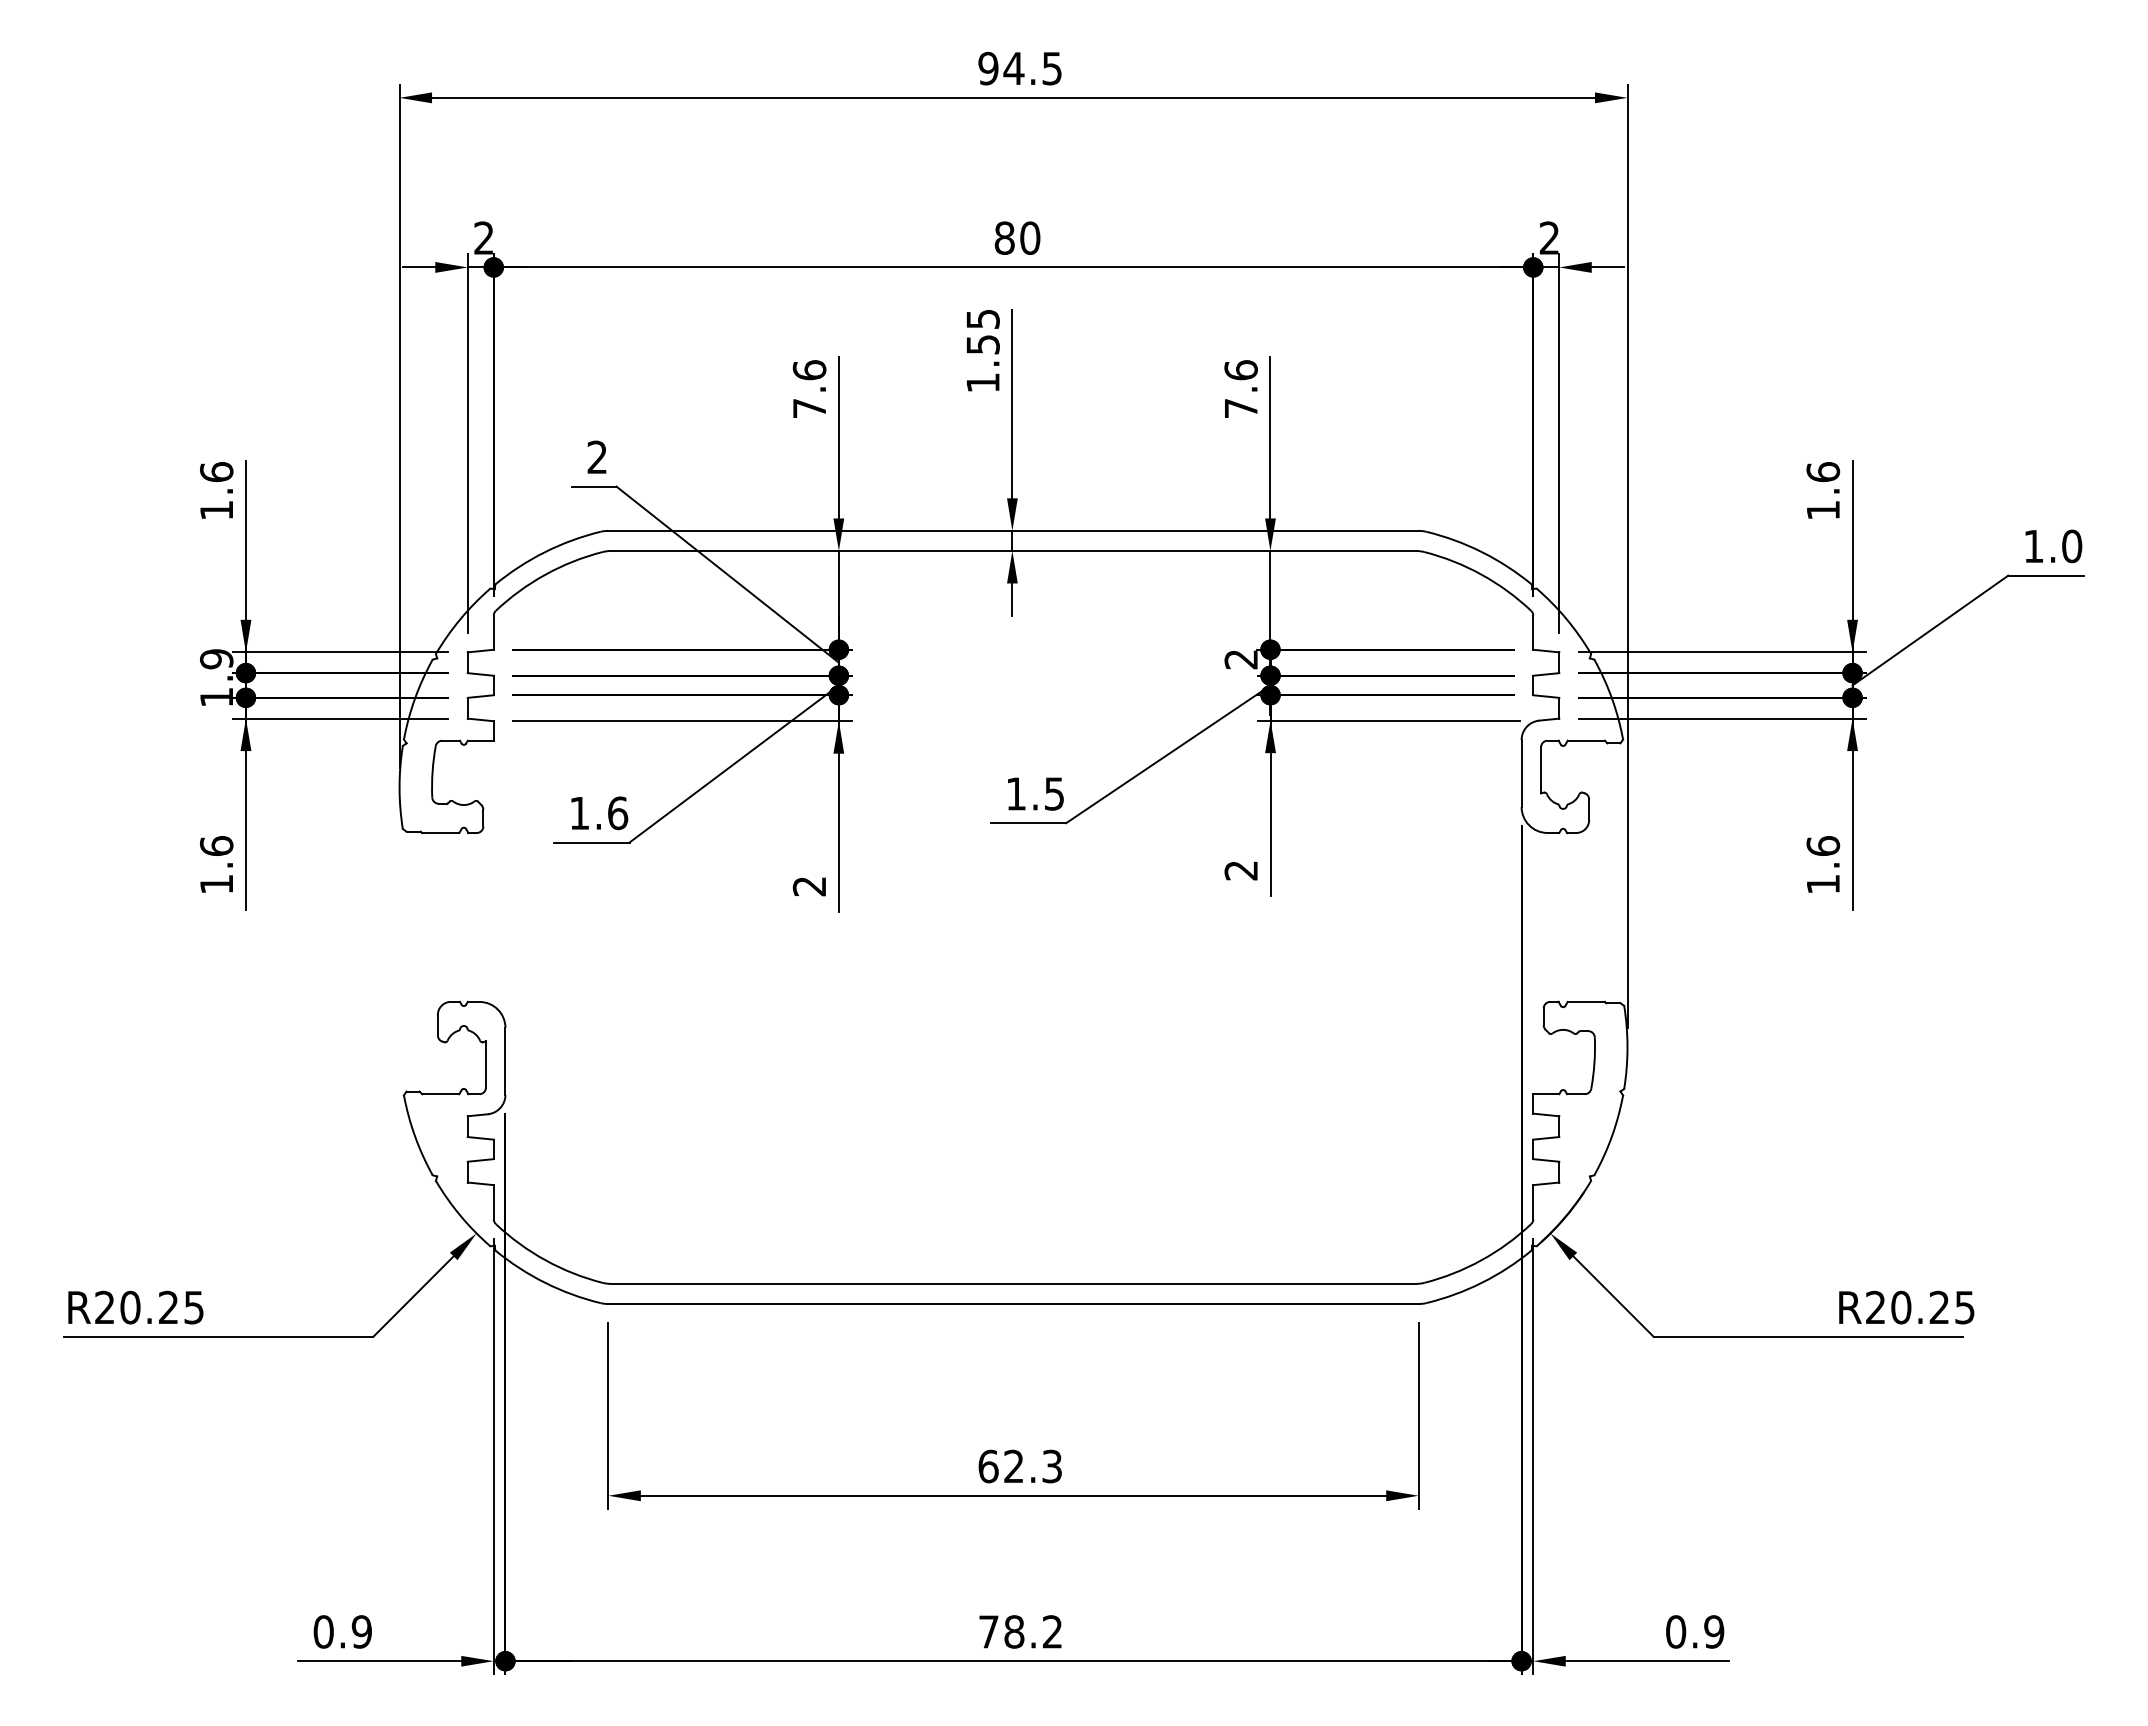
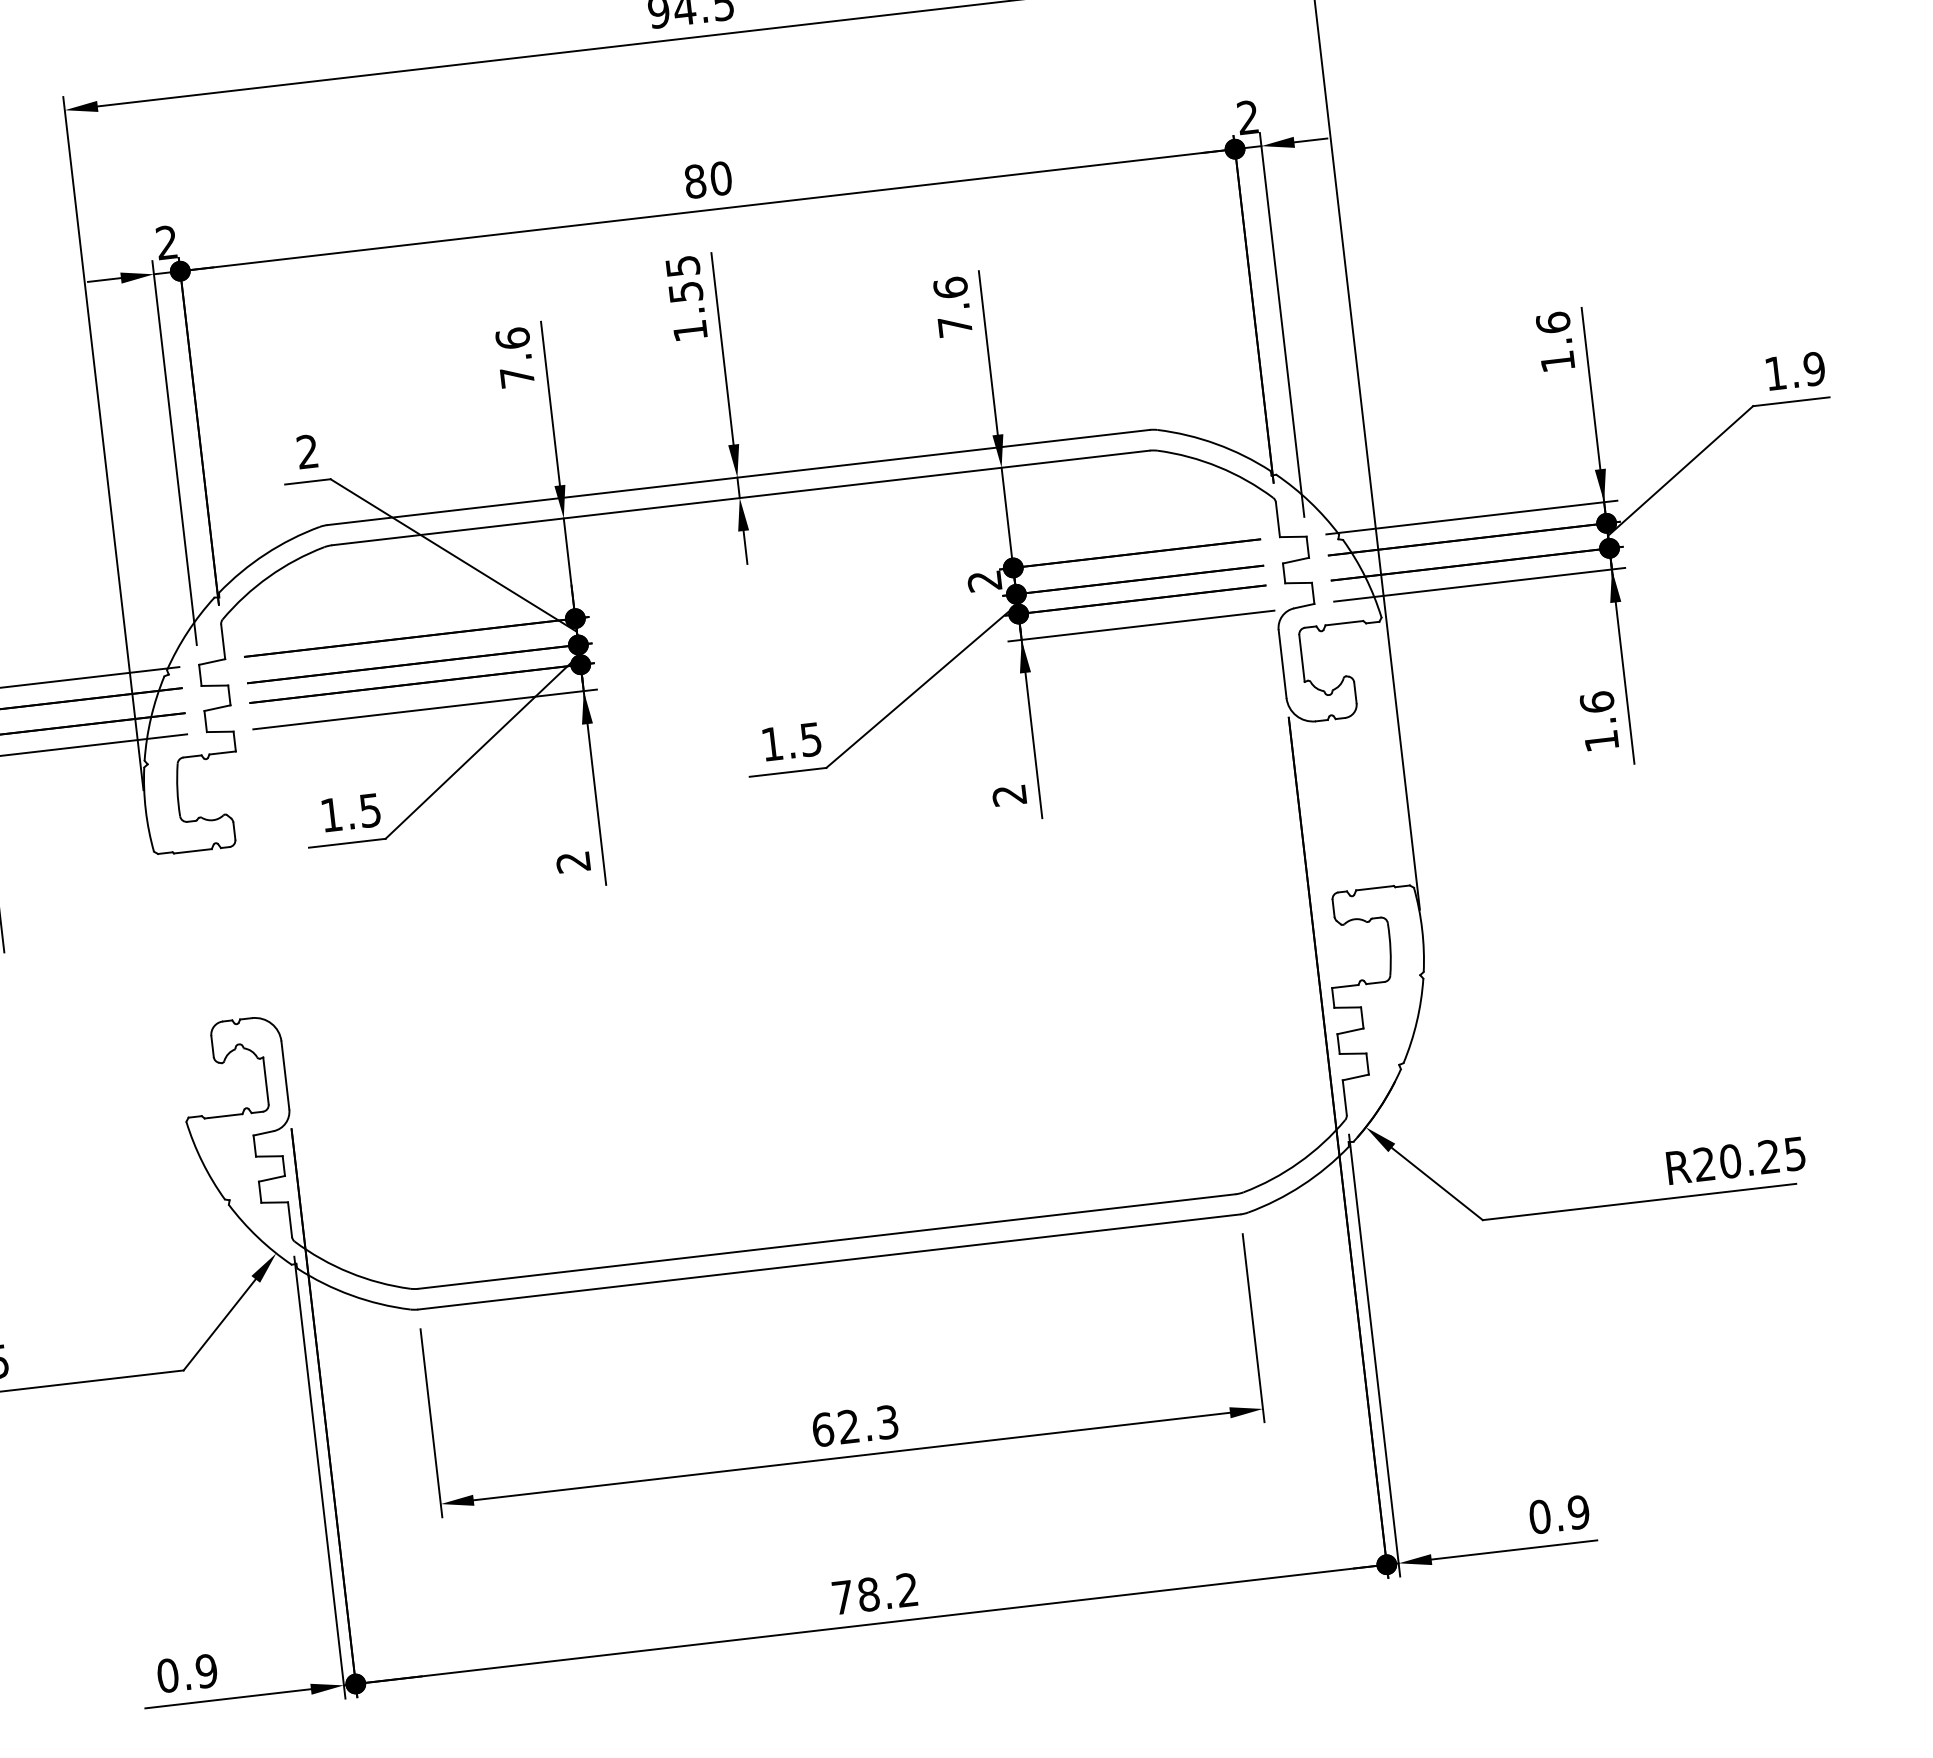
text: (2072, 546) -> (1814, 369), 1.0 -> 1.9
text: (618, 813) -> (370, 810), 1.6 -> 1.5

